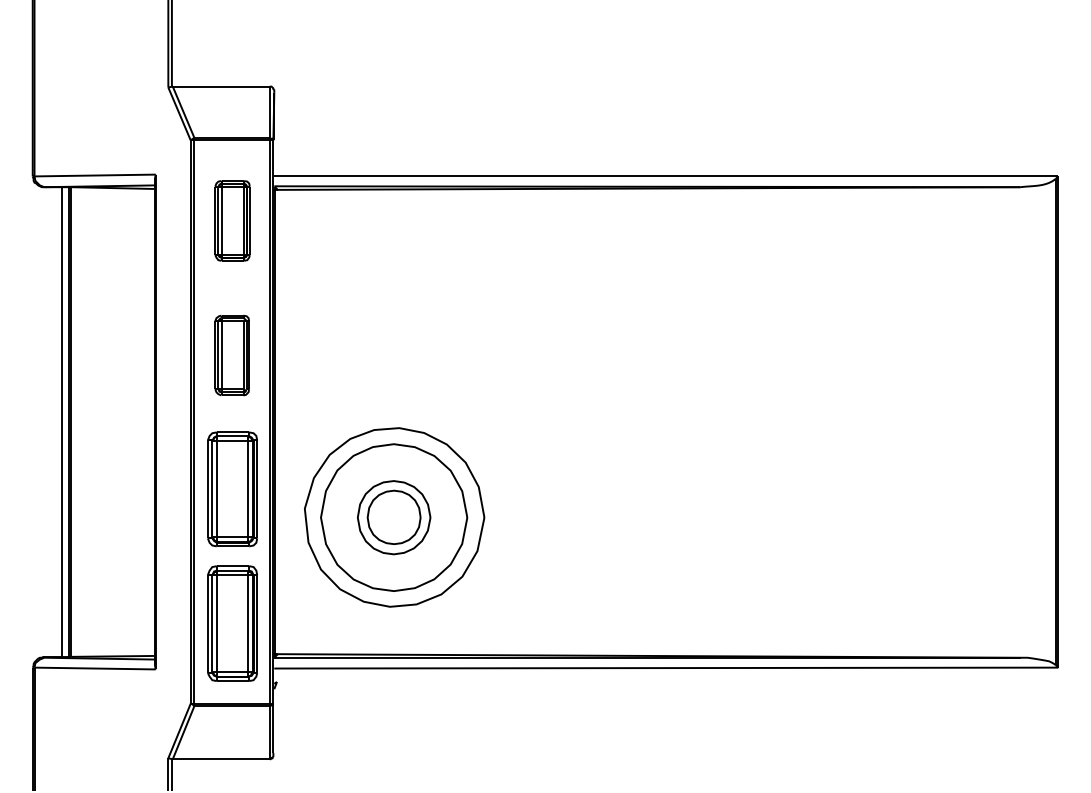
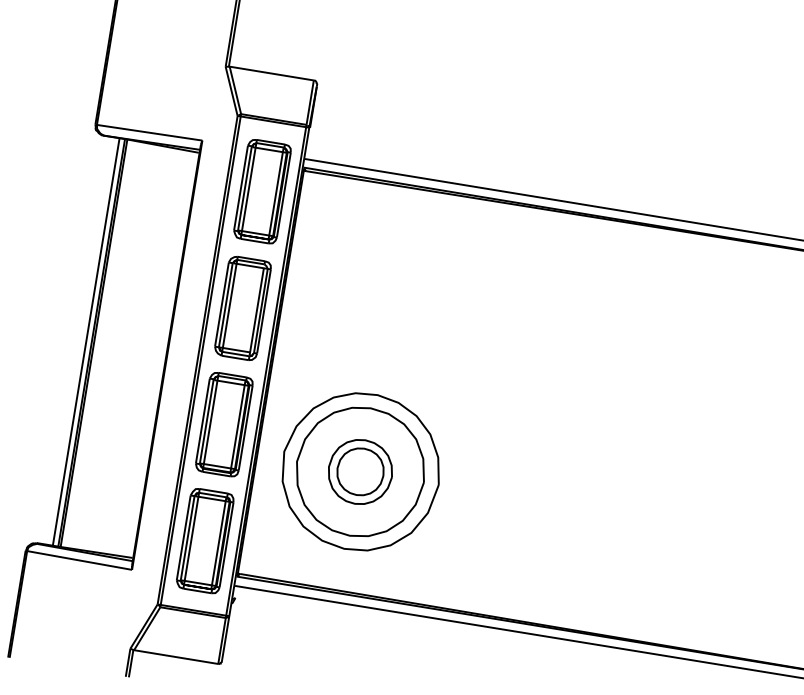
part: (232, 220) -> (262, 191), size x1.43
part: (232, 355) -> (243, 308), size x1.43

